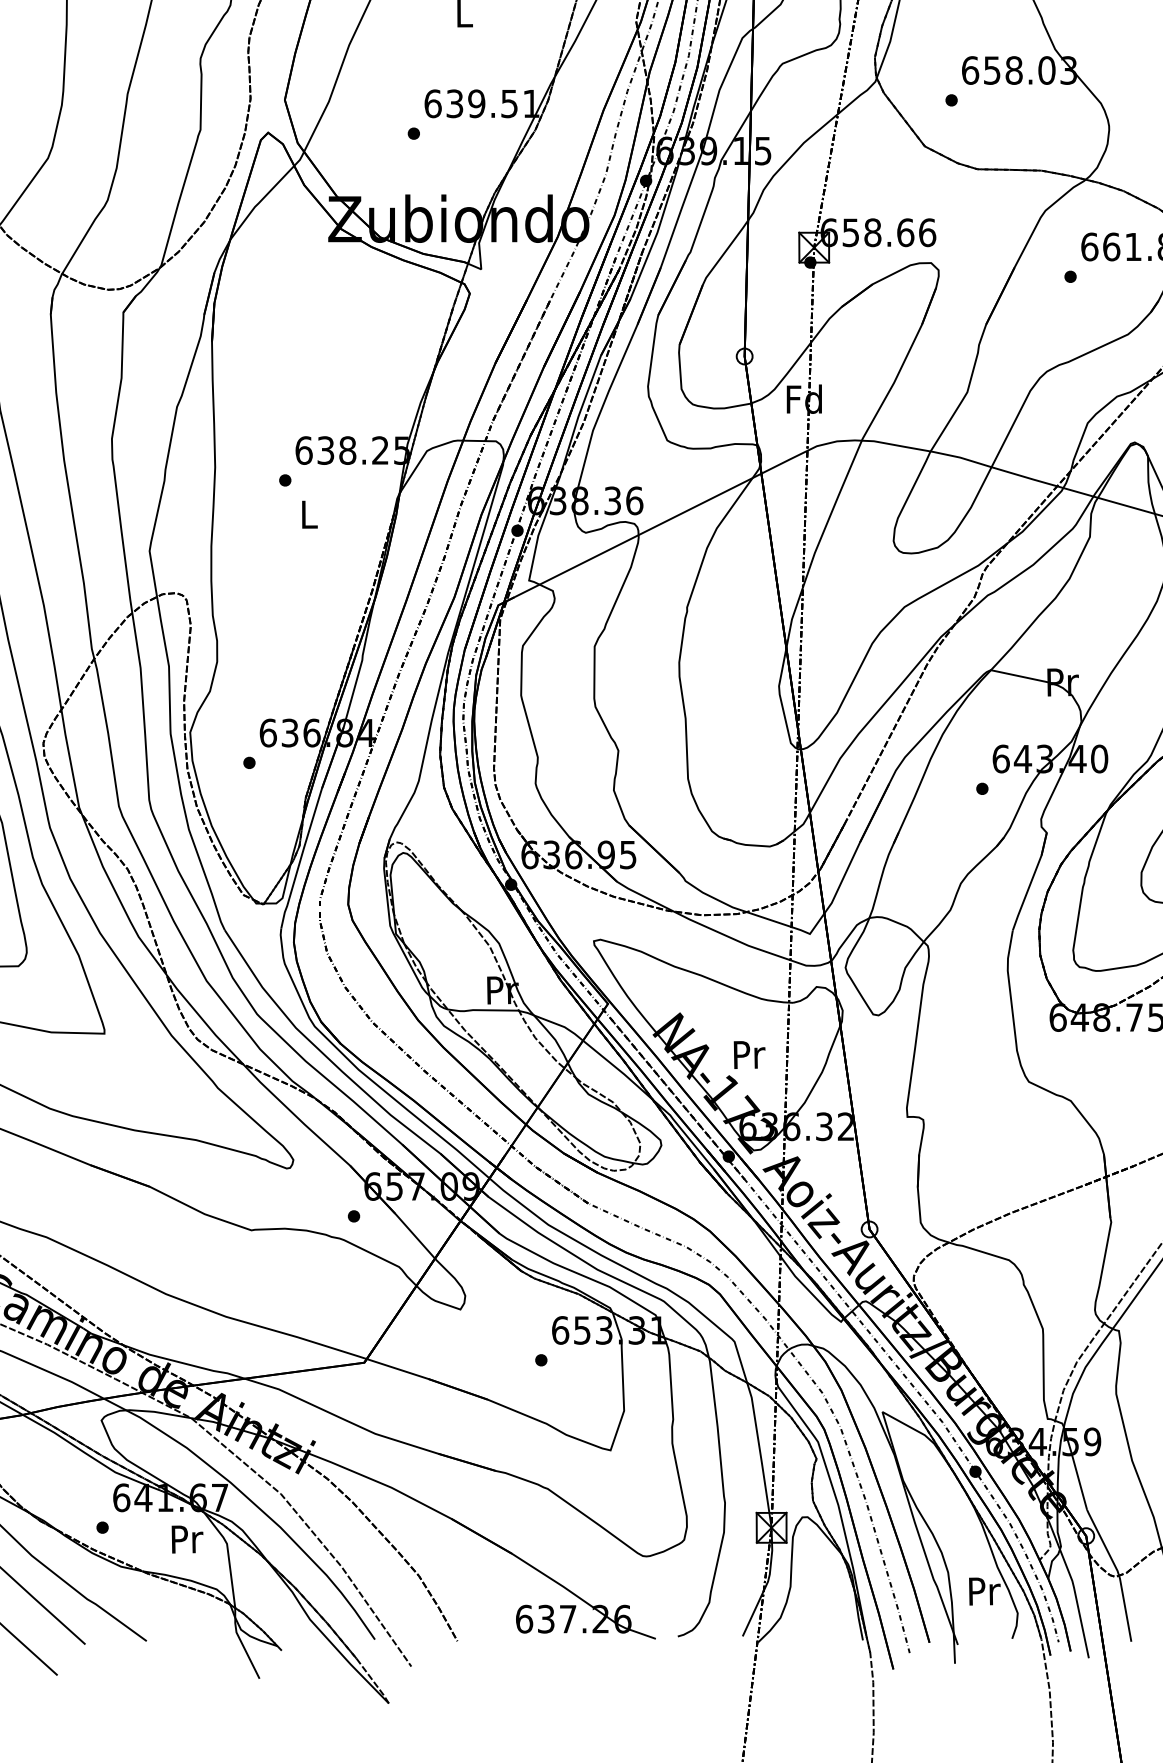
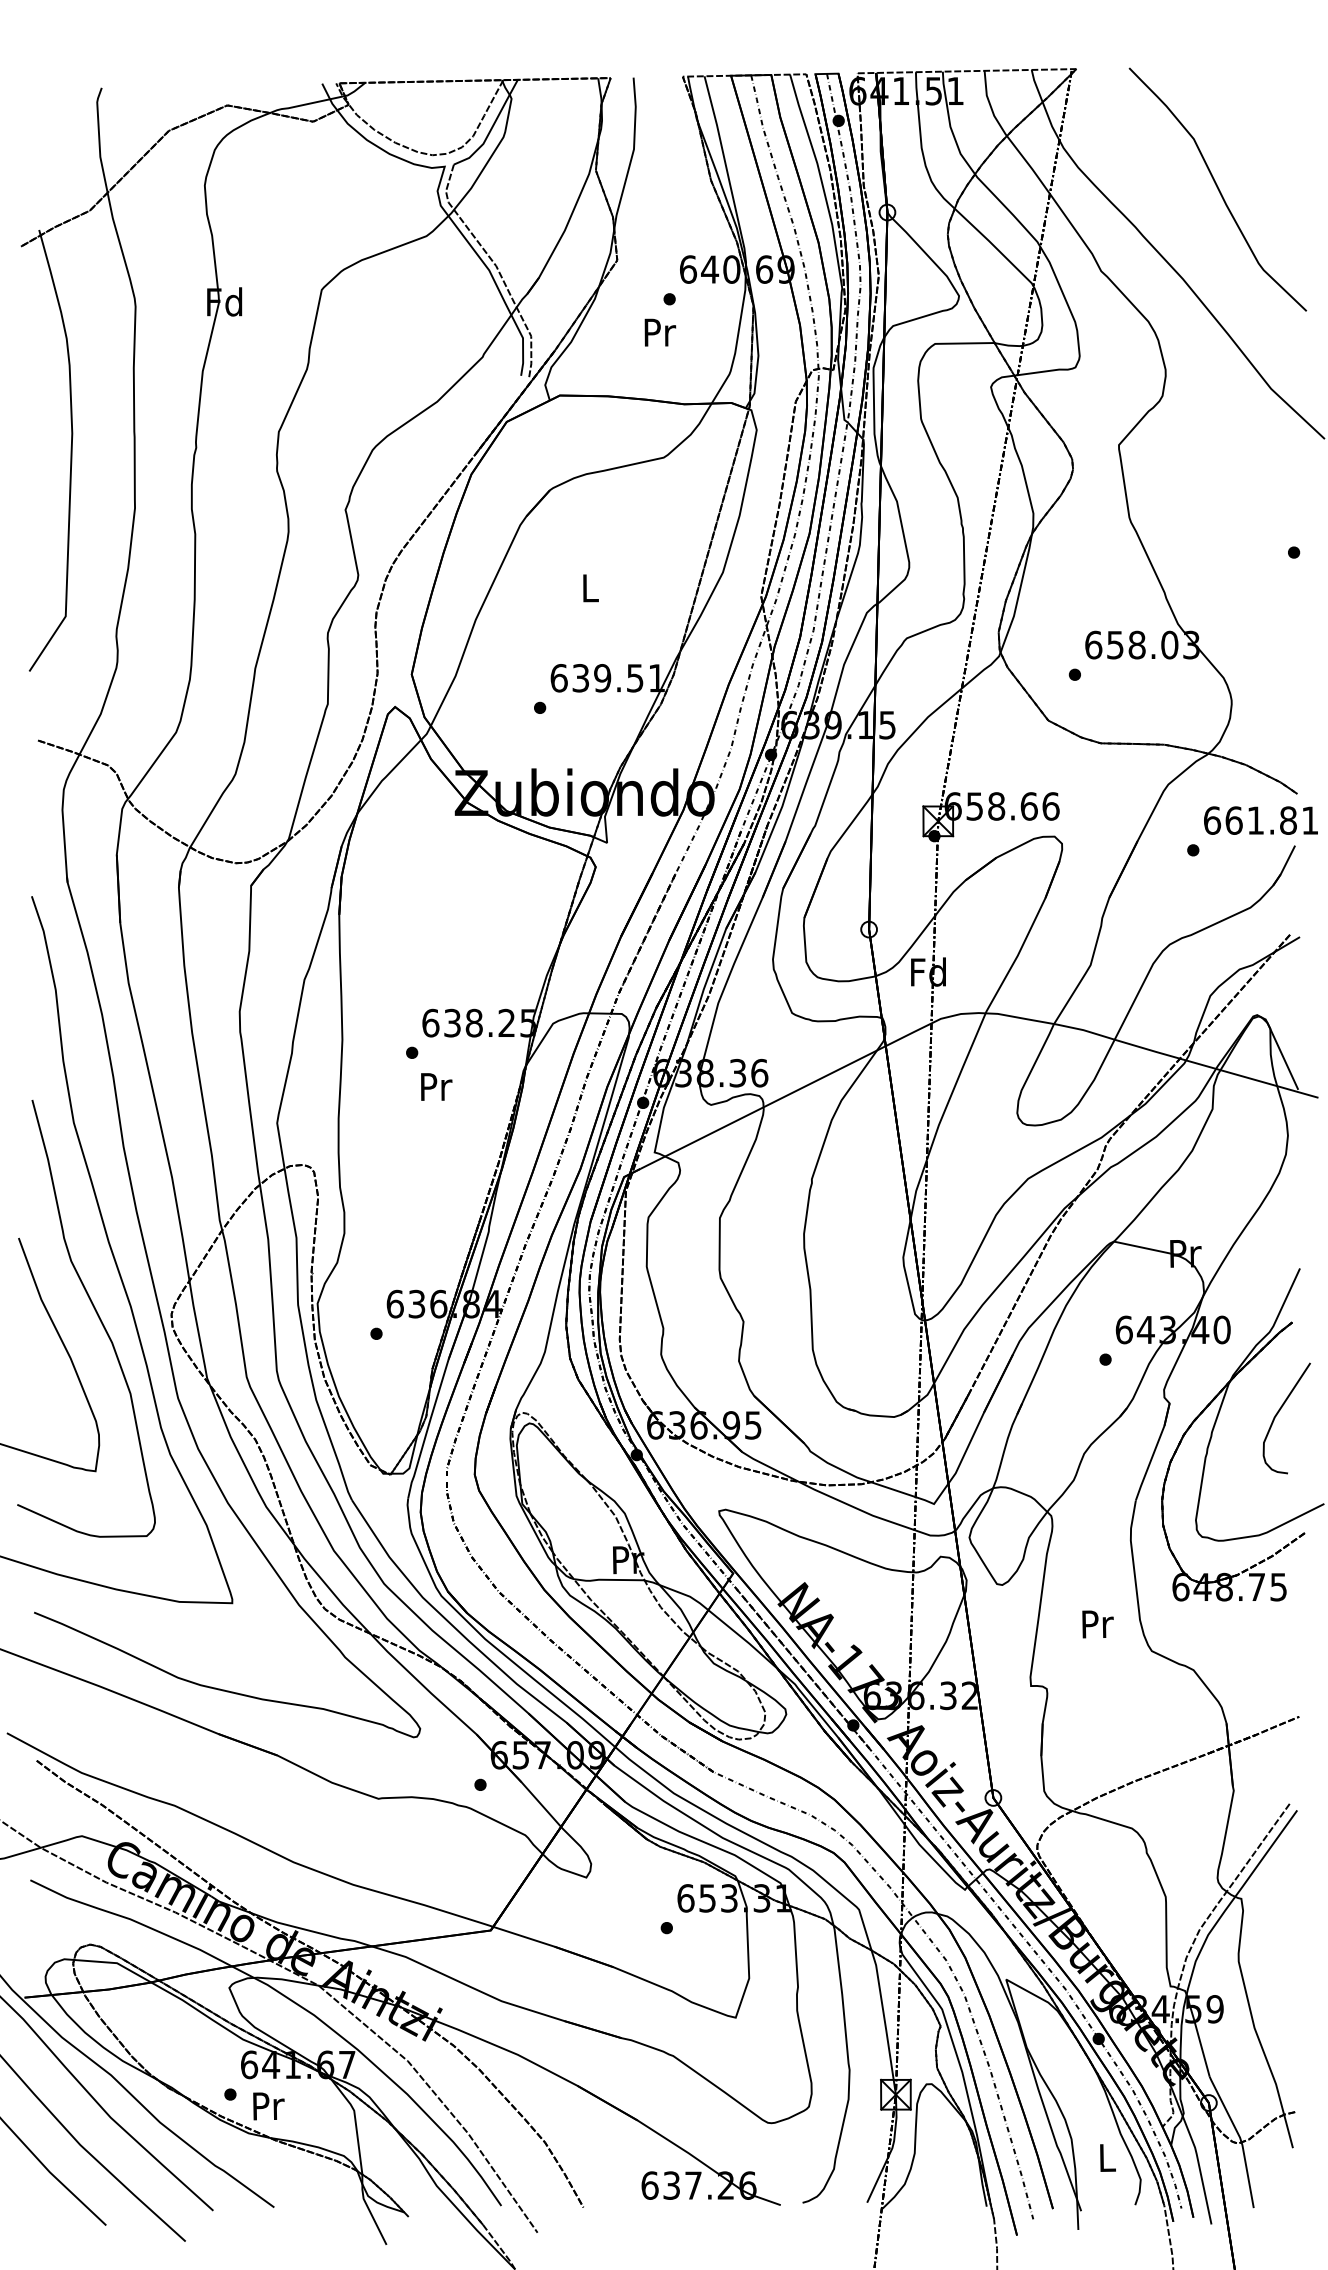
text: (309, 514) -> (436, 1086), L -> Pr
text: (749, 1055) -> (1097, 1624), moved
text: (187, 1539) -> (268, 2106), moved
text: (984, 1590) -> (1107, 2157), Pr -> L

